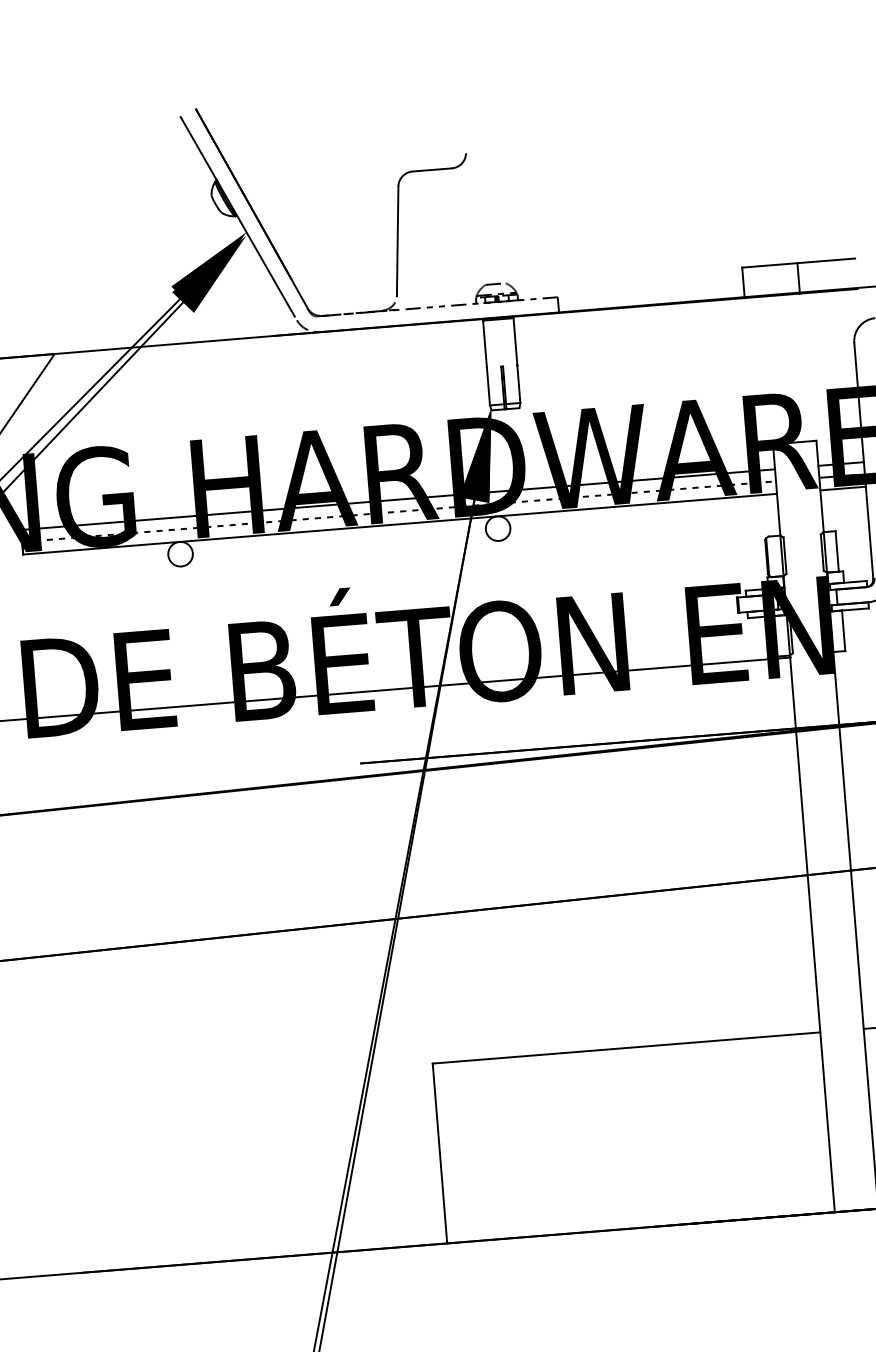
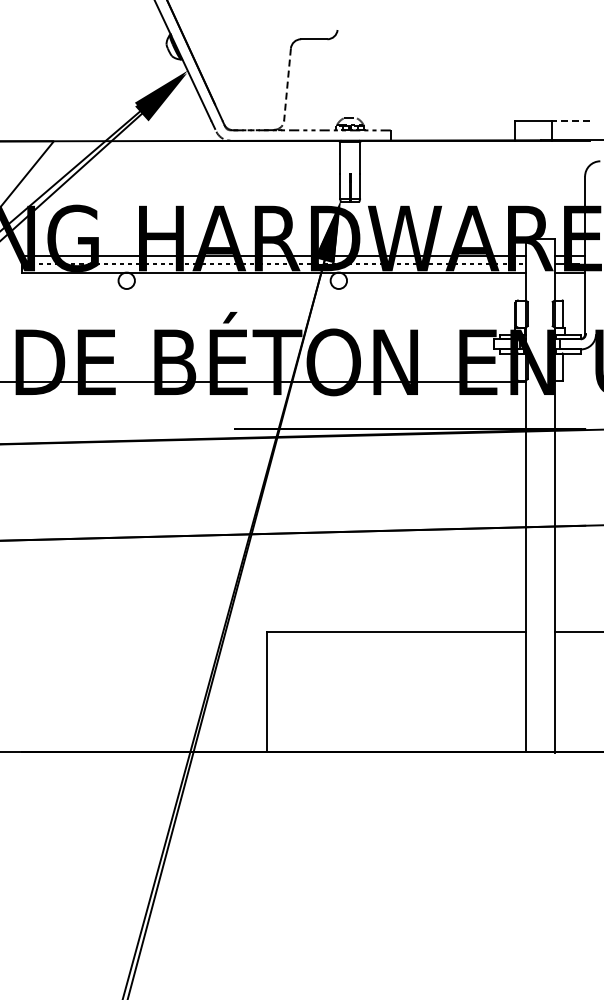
line: (397, 242) -> (287, 85), solid -> dashed
line: (825, 260) -> (570, 120), solid -> dashed

